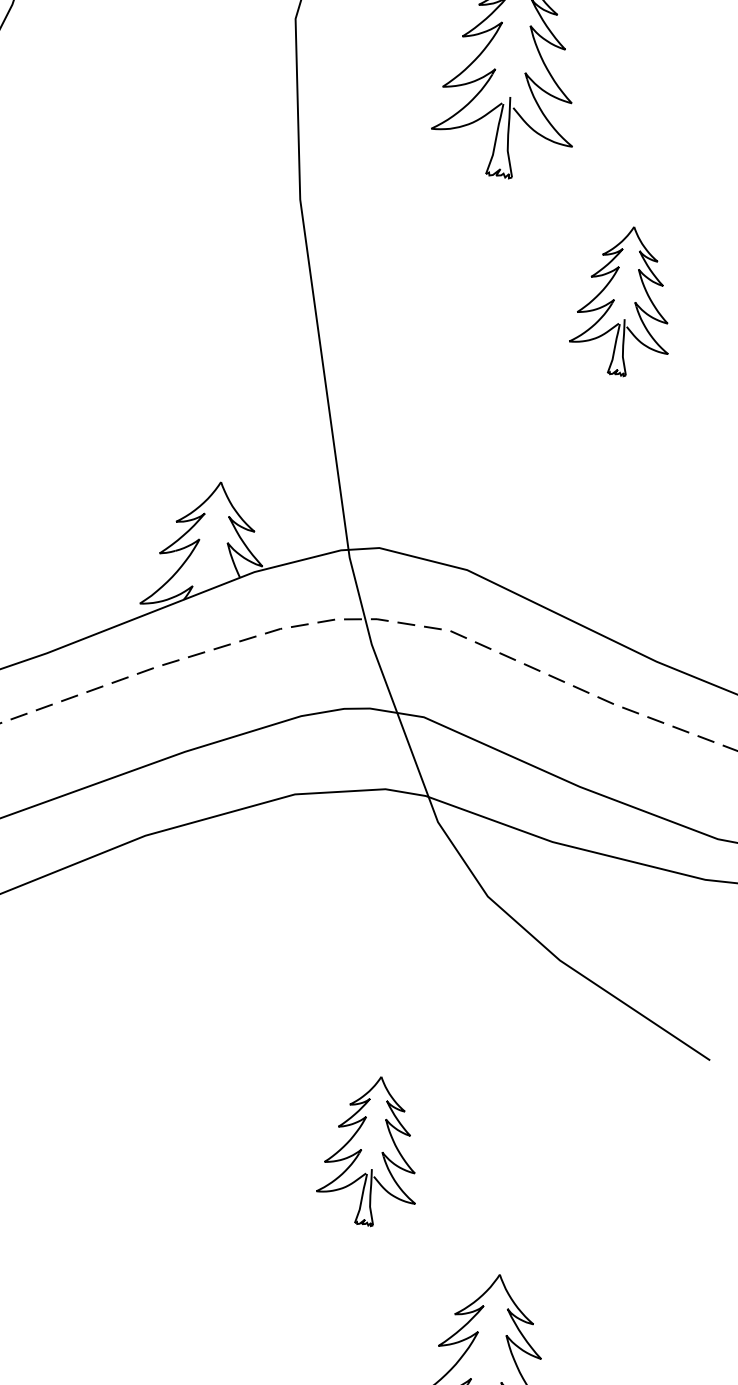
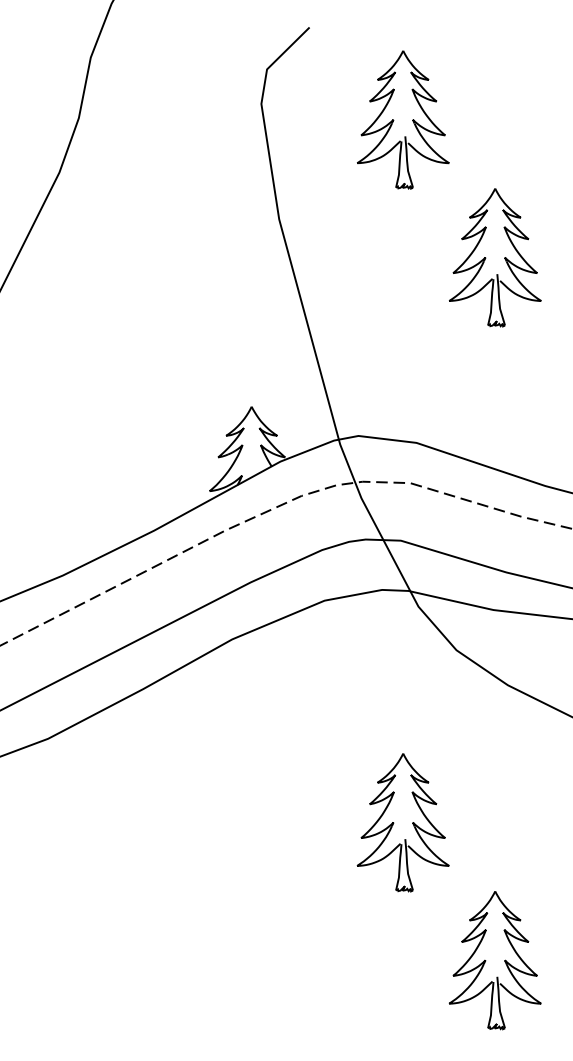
part: (625, 300) -> (495, 257), size x1.43
part: (370, 1150) -> (402, 822), size x1.43

